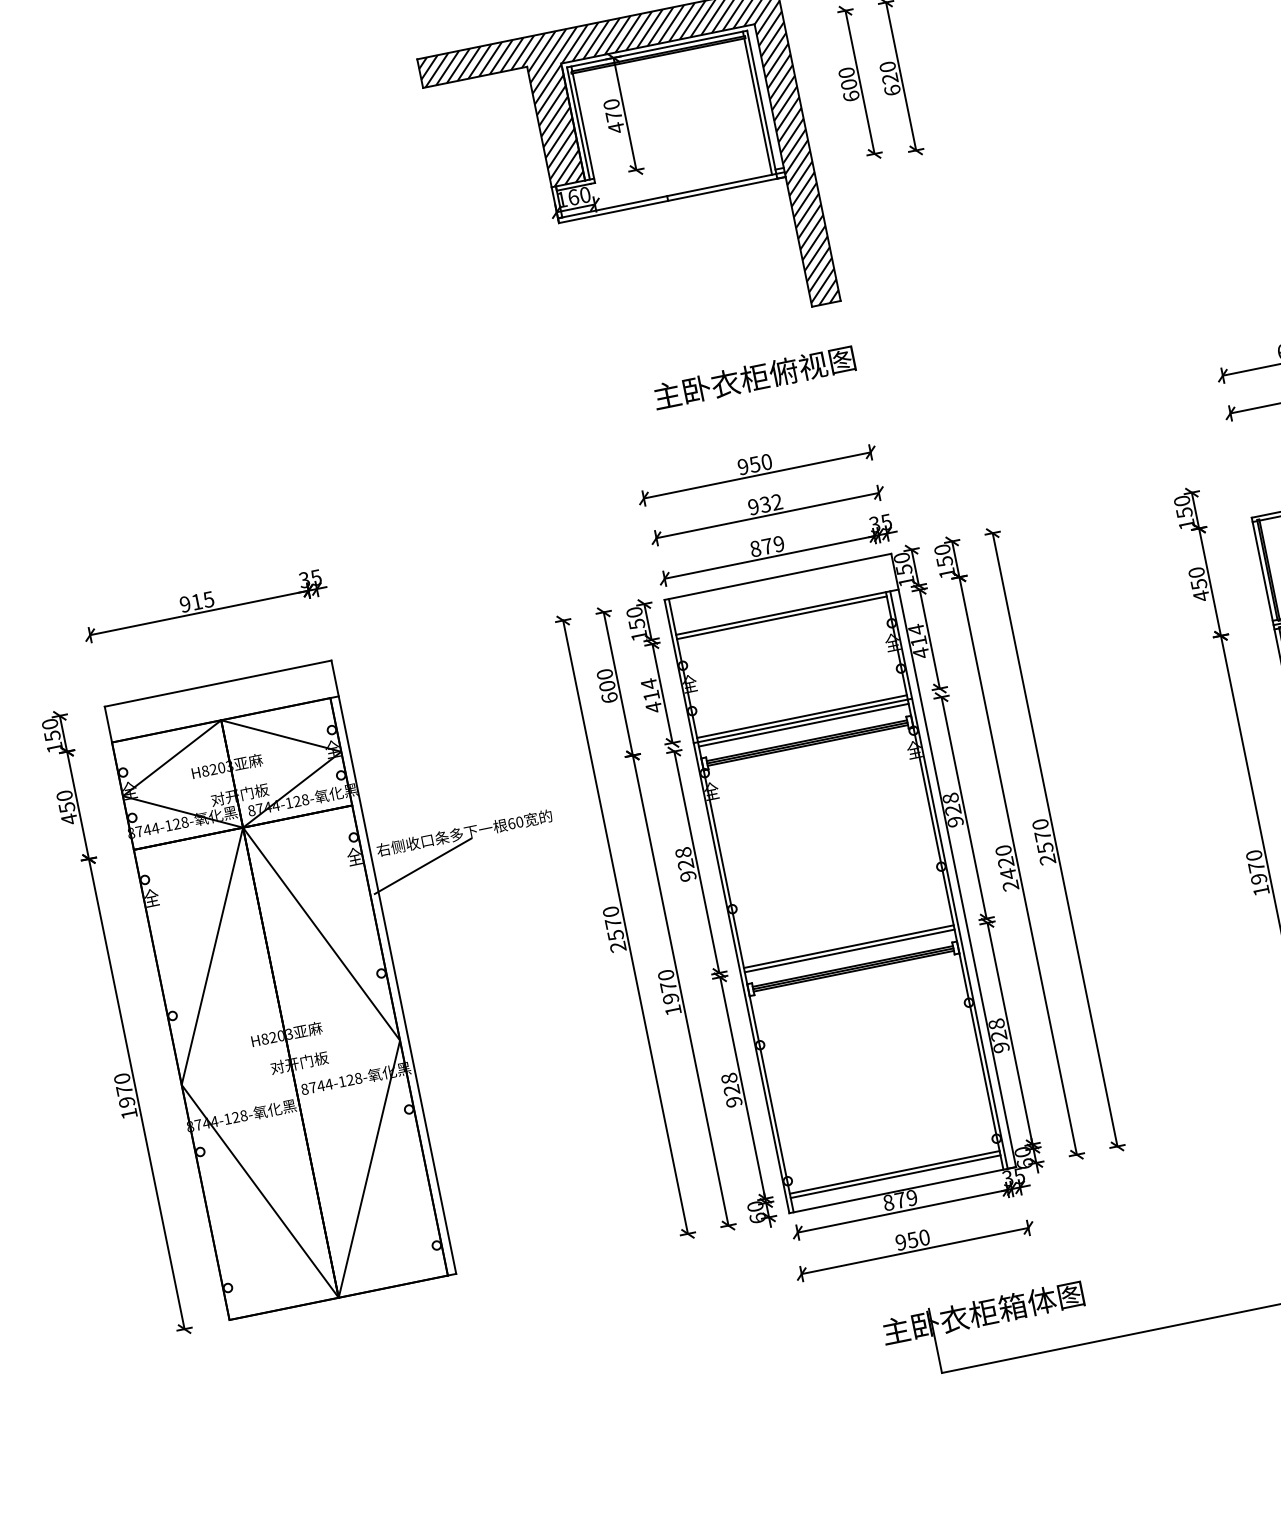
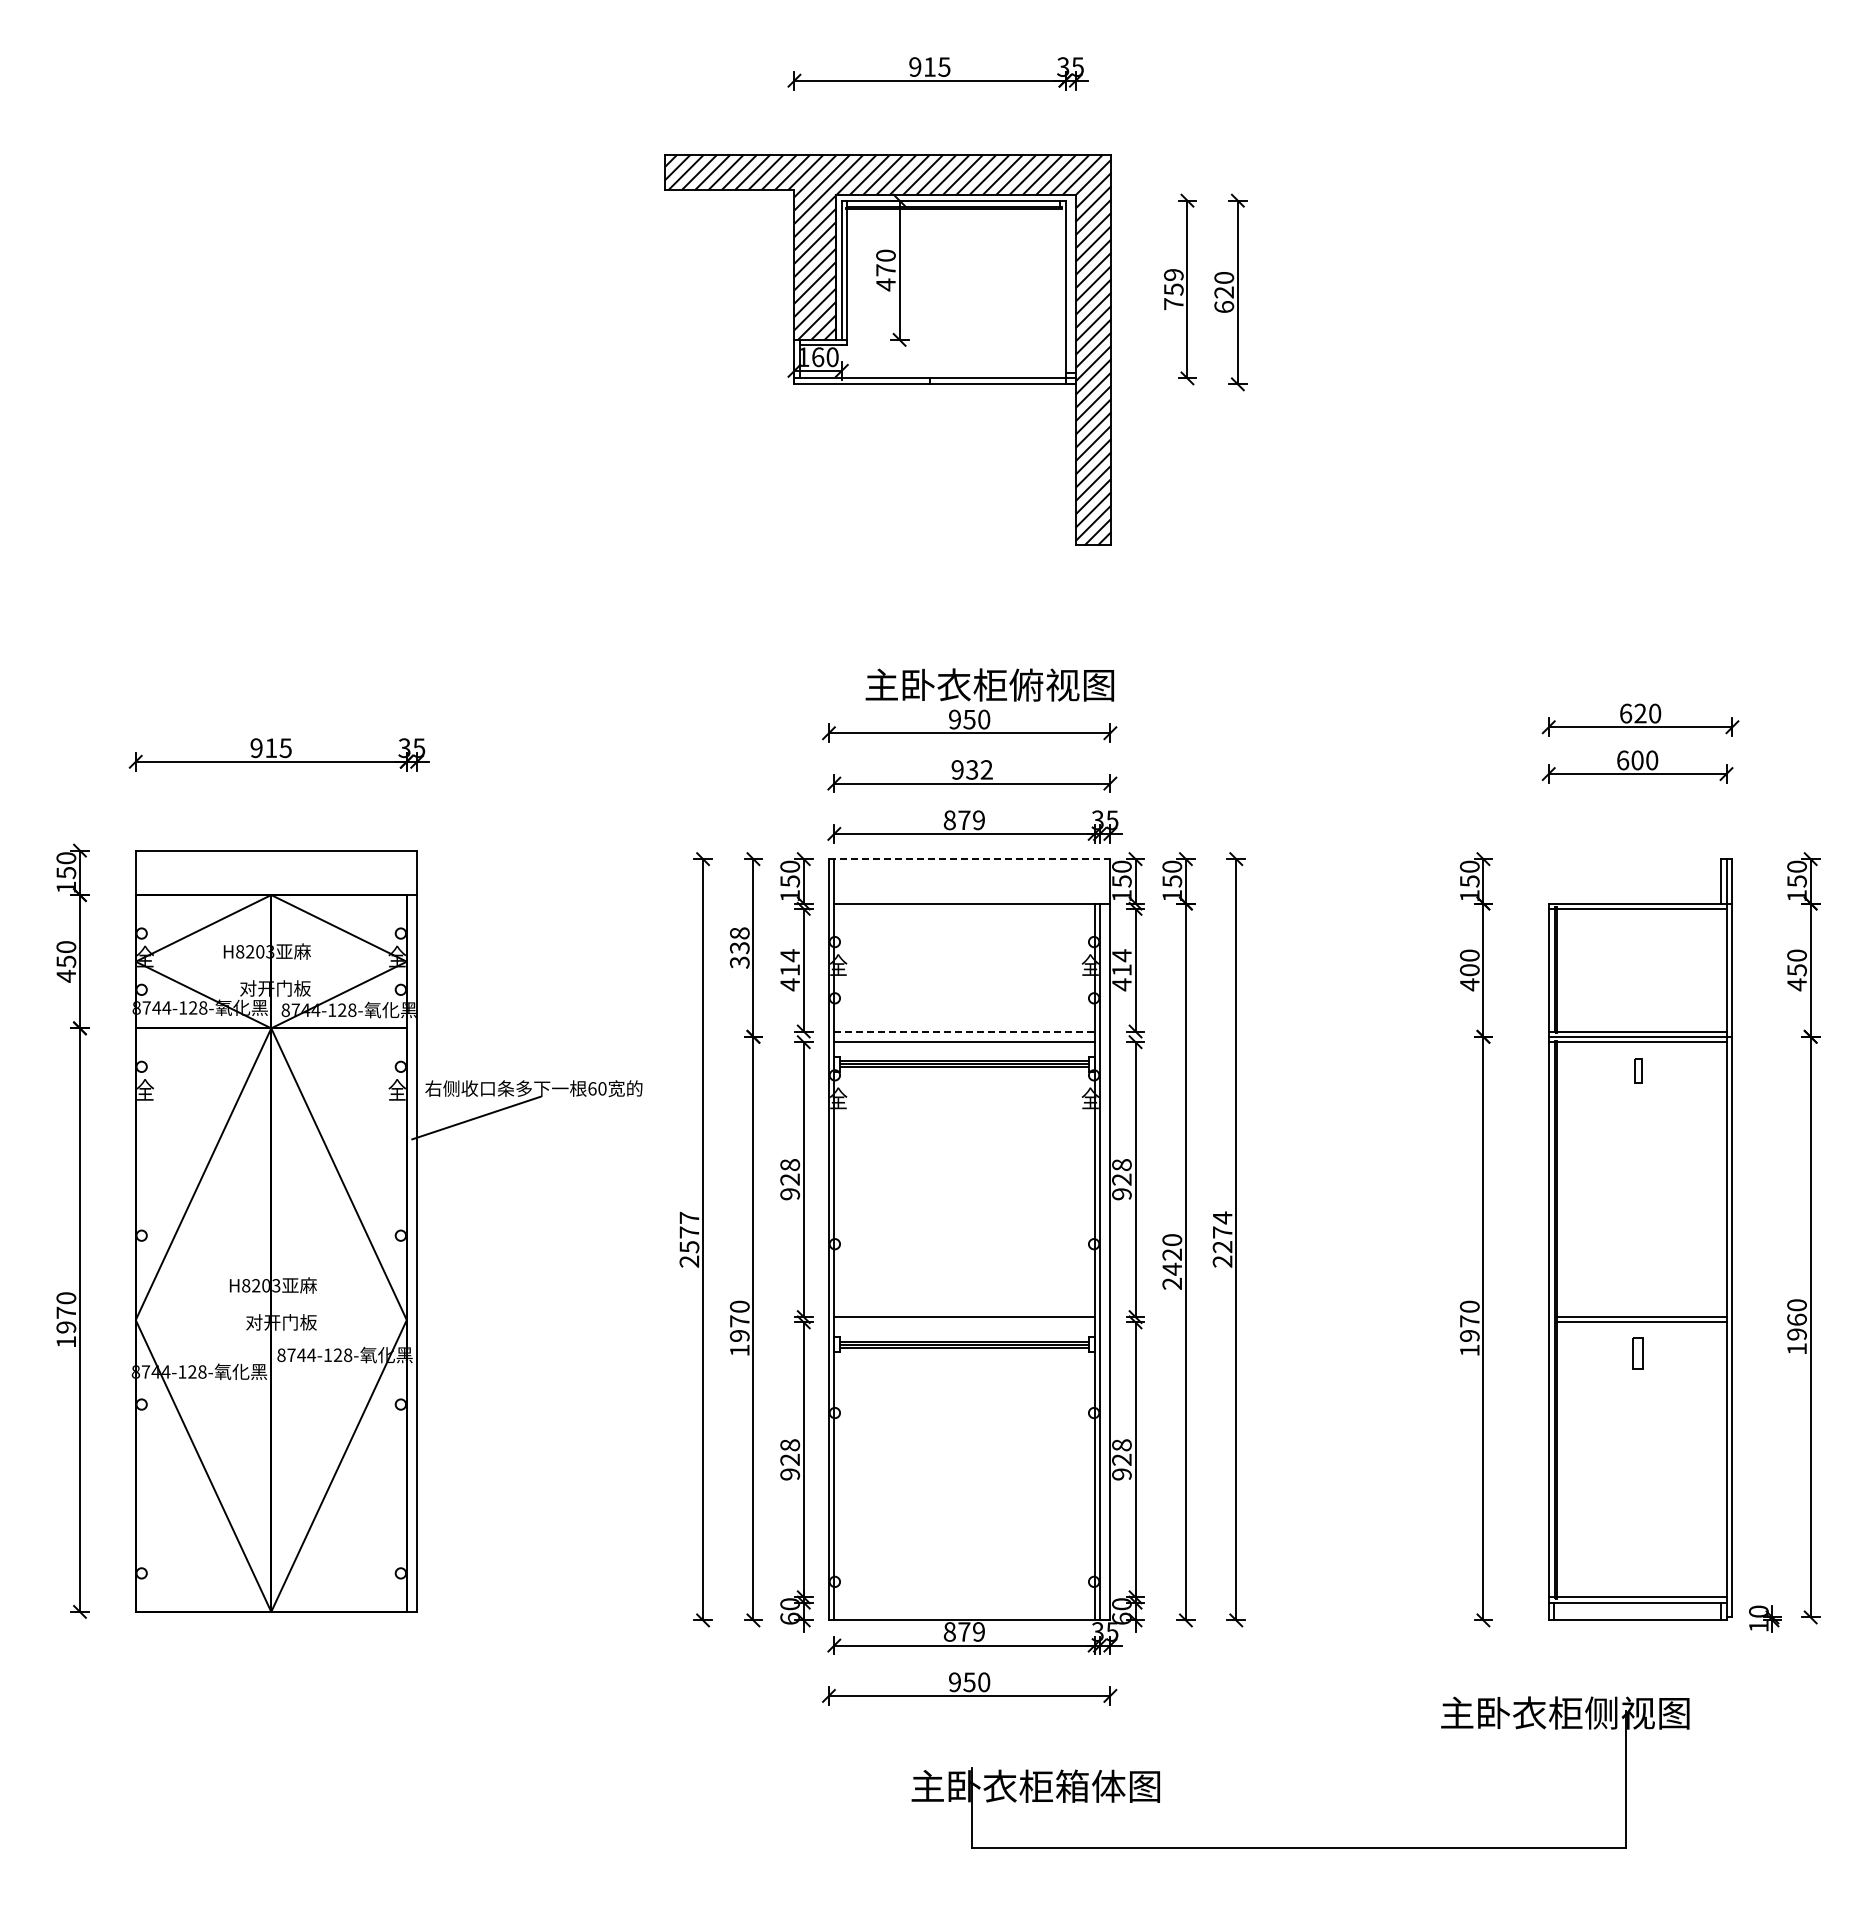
text: (848, 84) -> (1173, 289), 600 -> 759
line: (758, 106) -> (1060, 293), removed
text: (753, 377) -> (989, 684), moved
line: (777, 577) -> (969, 859), solid -> dashed
text: (1198, 584) -> (1469, 970), 450 -> 400
line: (781, 617) -> (964, 908), removed
text: (607, 685) -> (739, 947), 600 -> 338
line: (802, 716) -> (965, 1031), solid -> dashed
line: (802, 720) -> (964, 1036), removed
text: (1042, 836) -> (1222, 1232), 2570 -> 2274
text: (610, 911) -> (689, 1217), 2570 -> 2577
line: (849, 951) -> (964, 1322), removed
line: (894, 1172) -> (964, 1597), removed
line: (895, 1176) -> (964, 1602), removed

